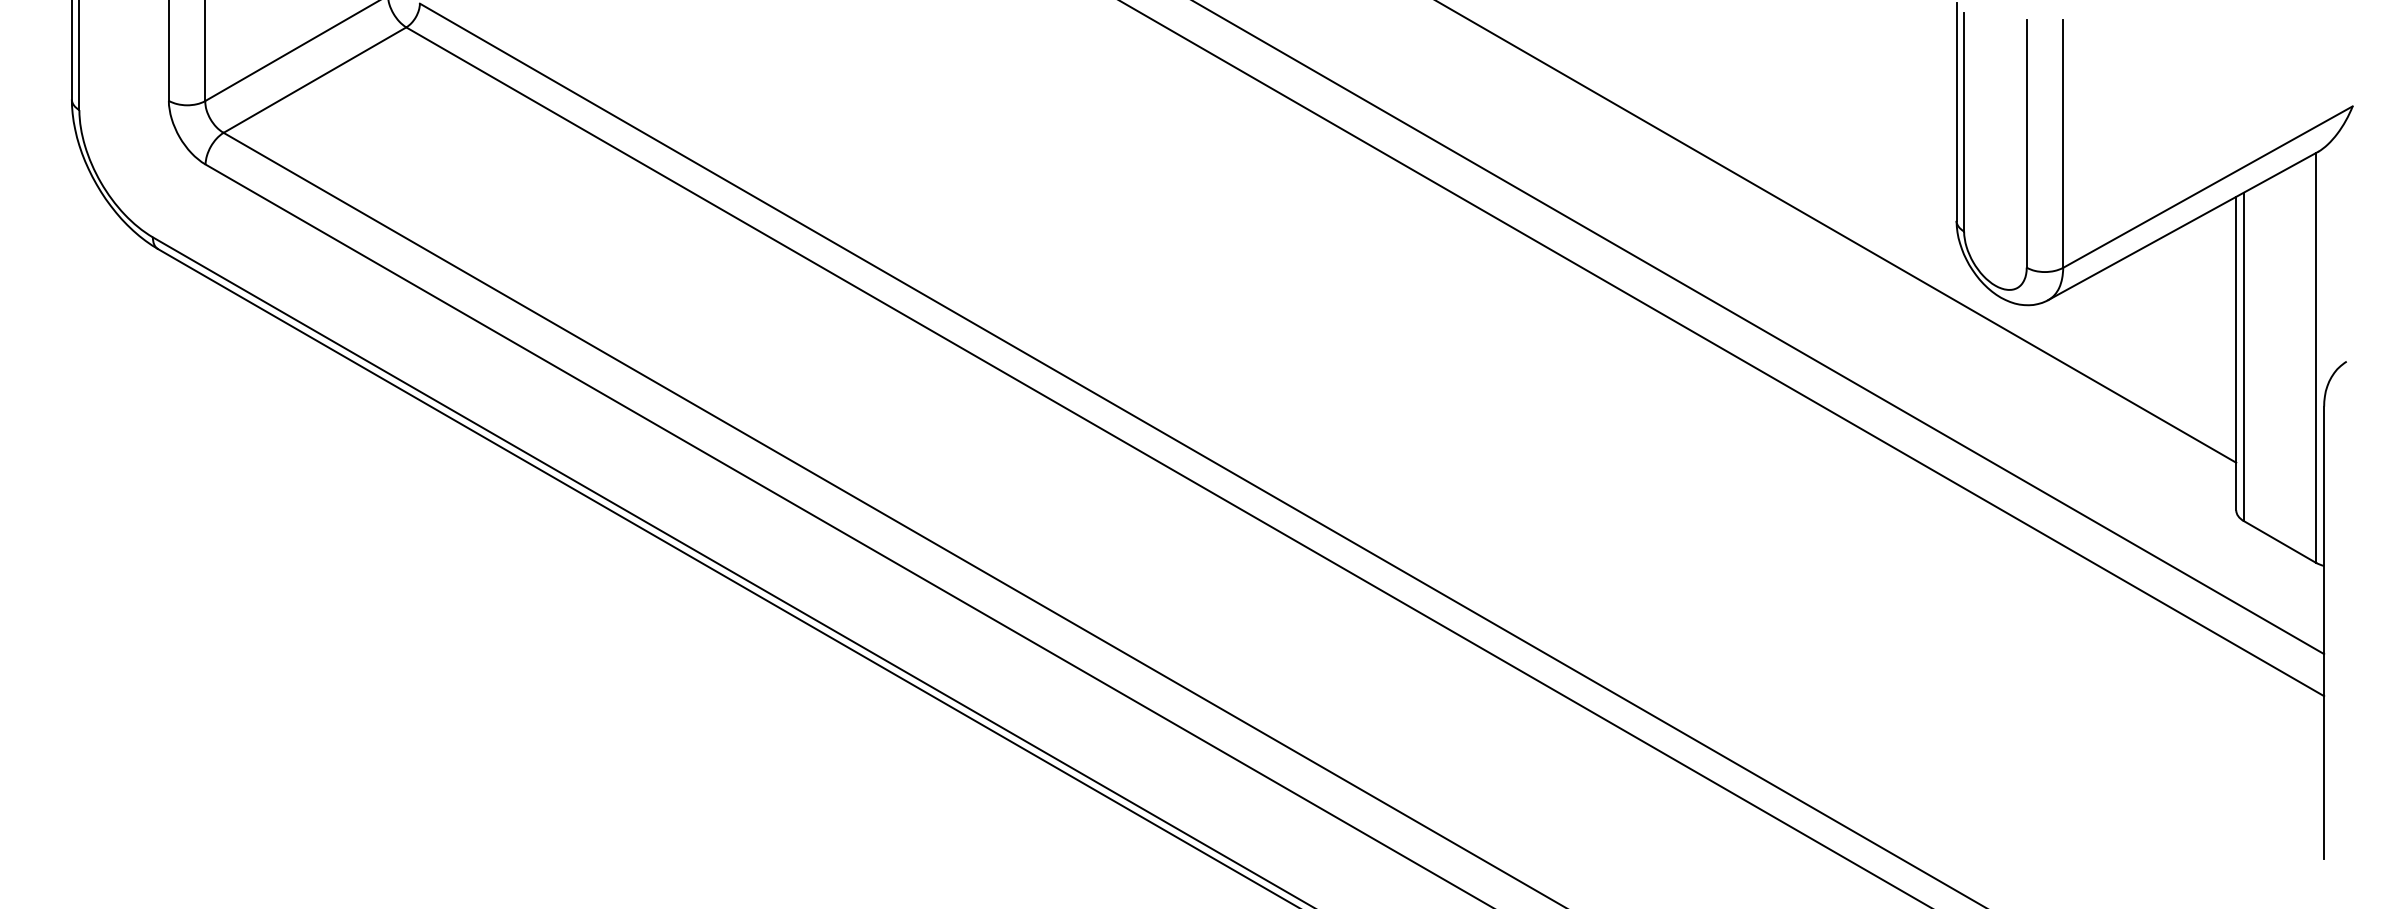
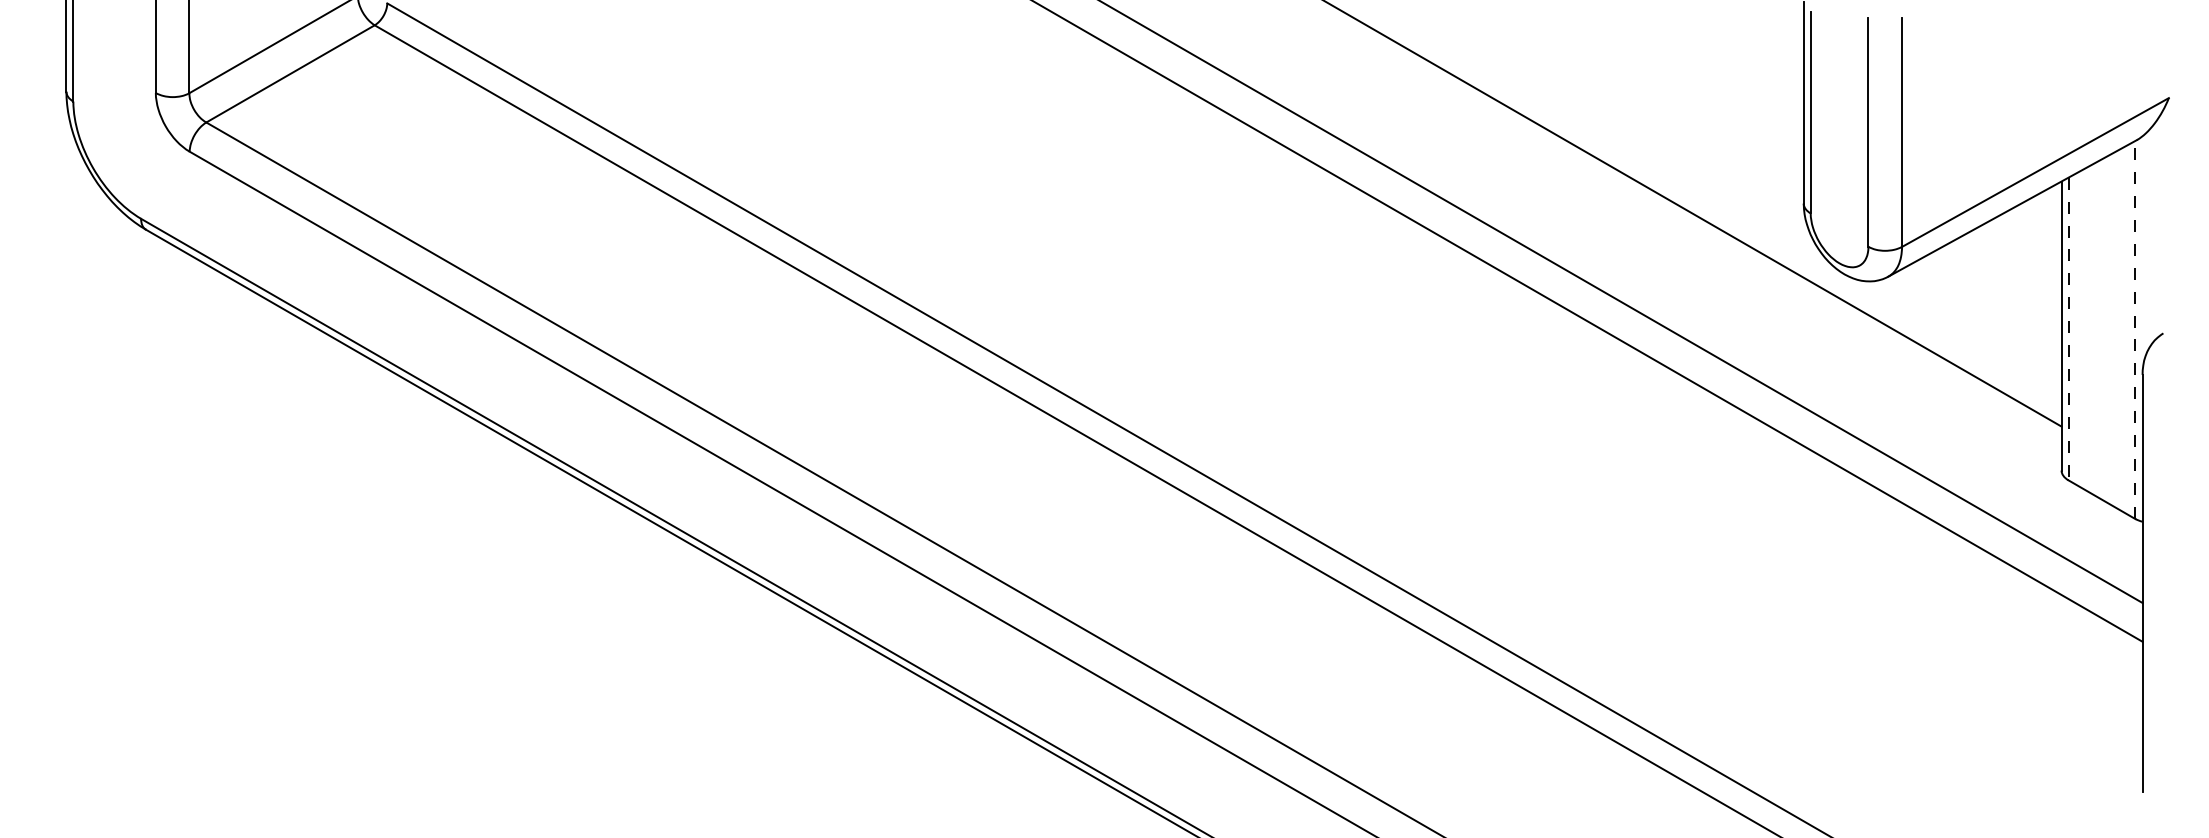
line: (2243, 357) -> (2068, 329), solid -> dashed
line: (2316, 357) -> (2135, 329), solid -> dashed

